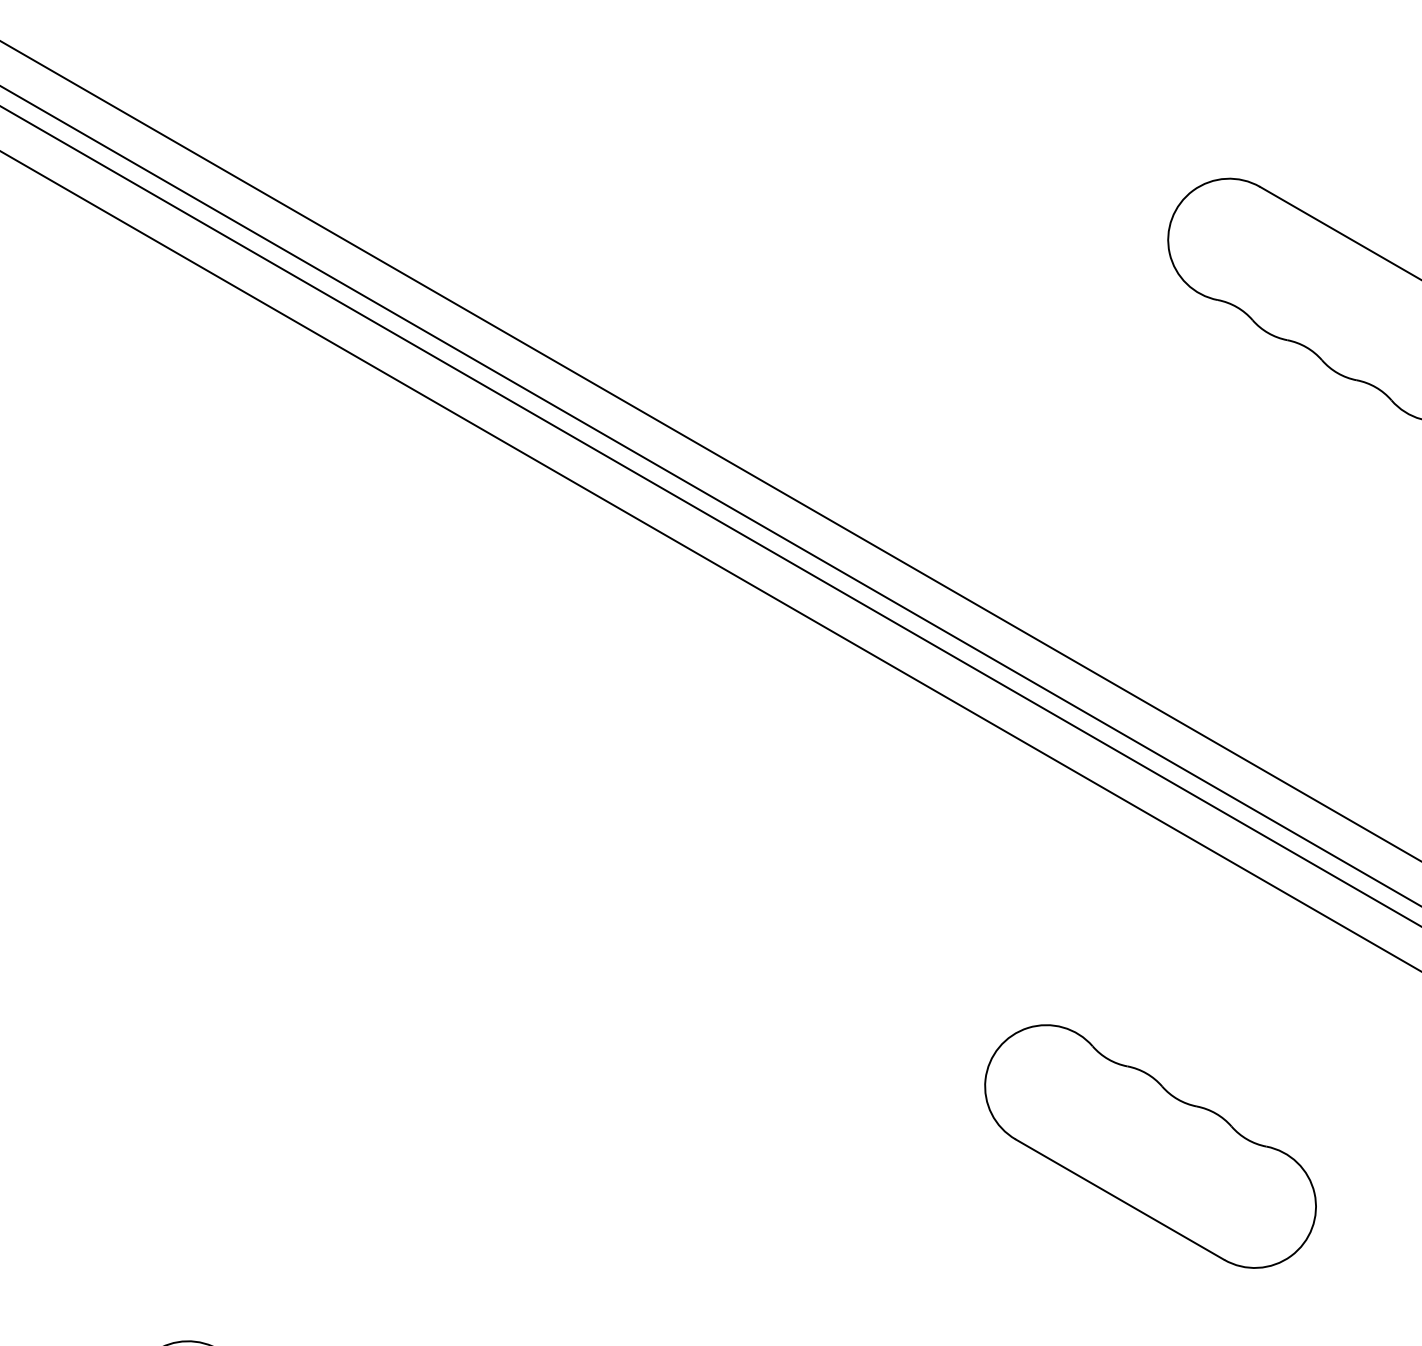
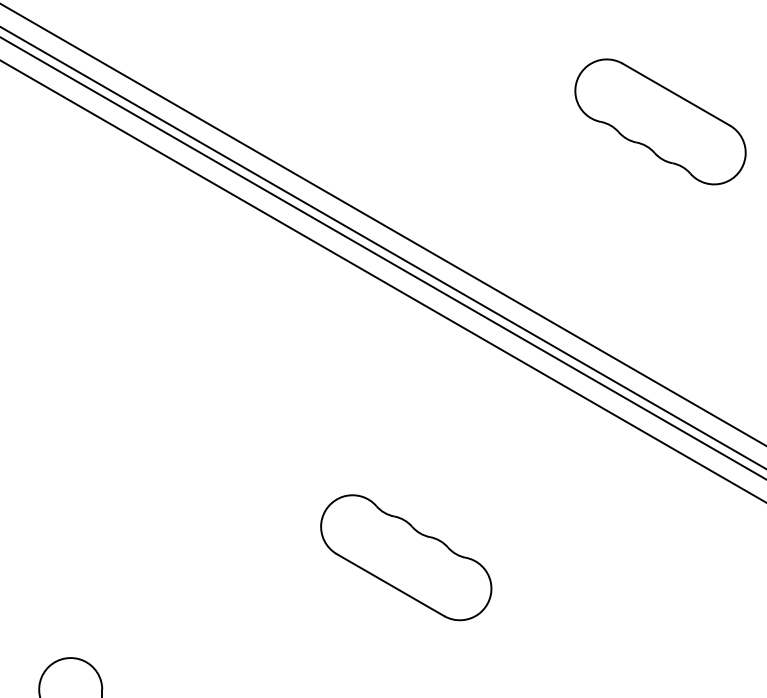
part: (1151, 1146) -> (406, 557), moved

